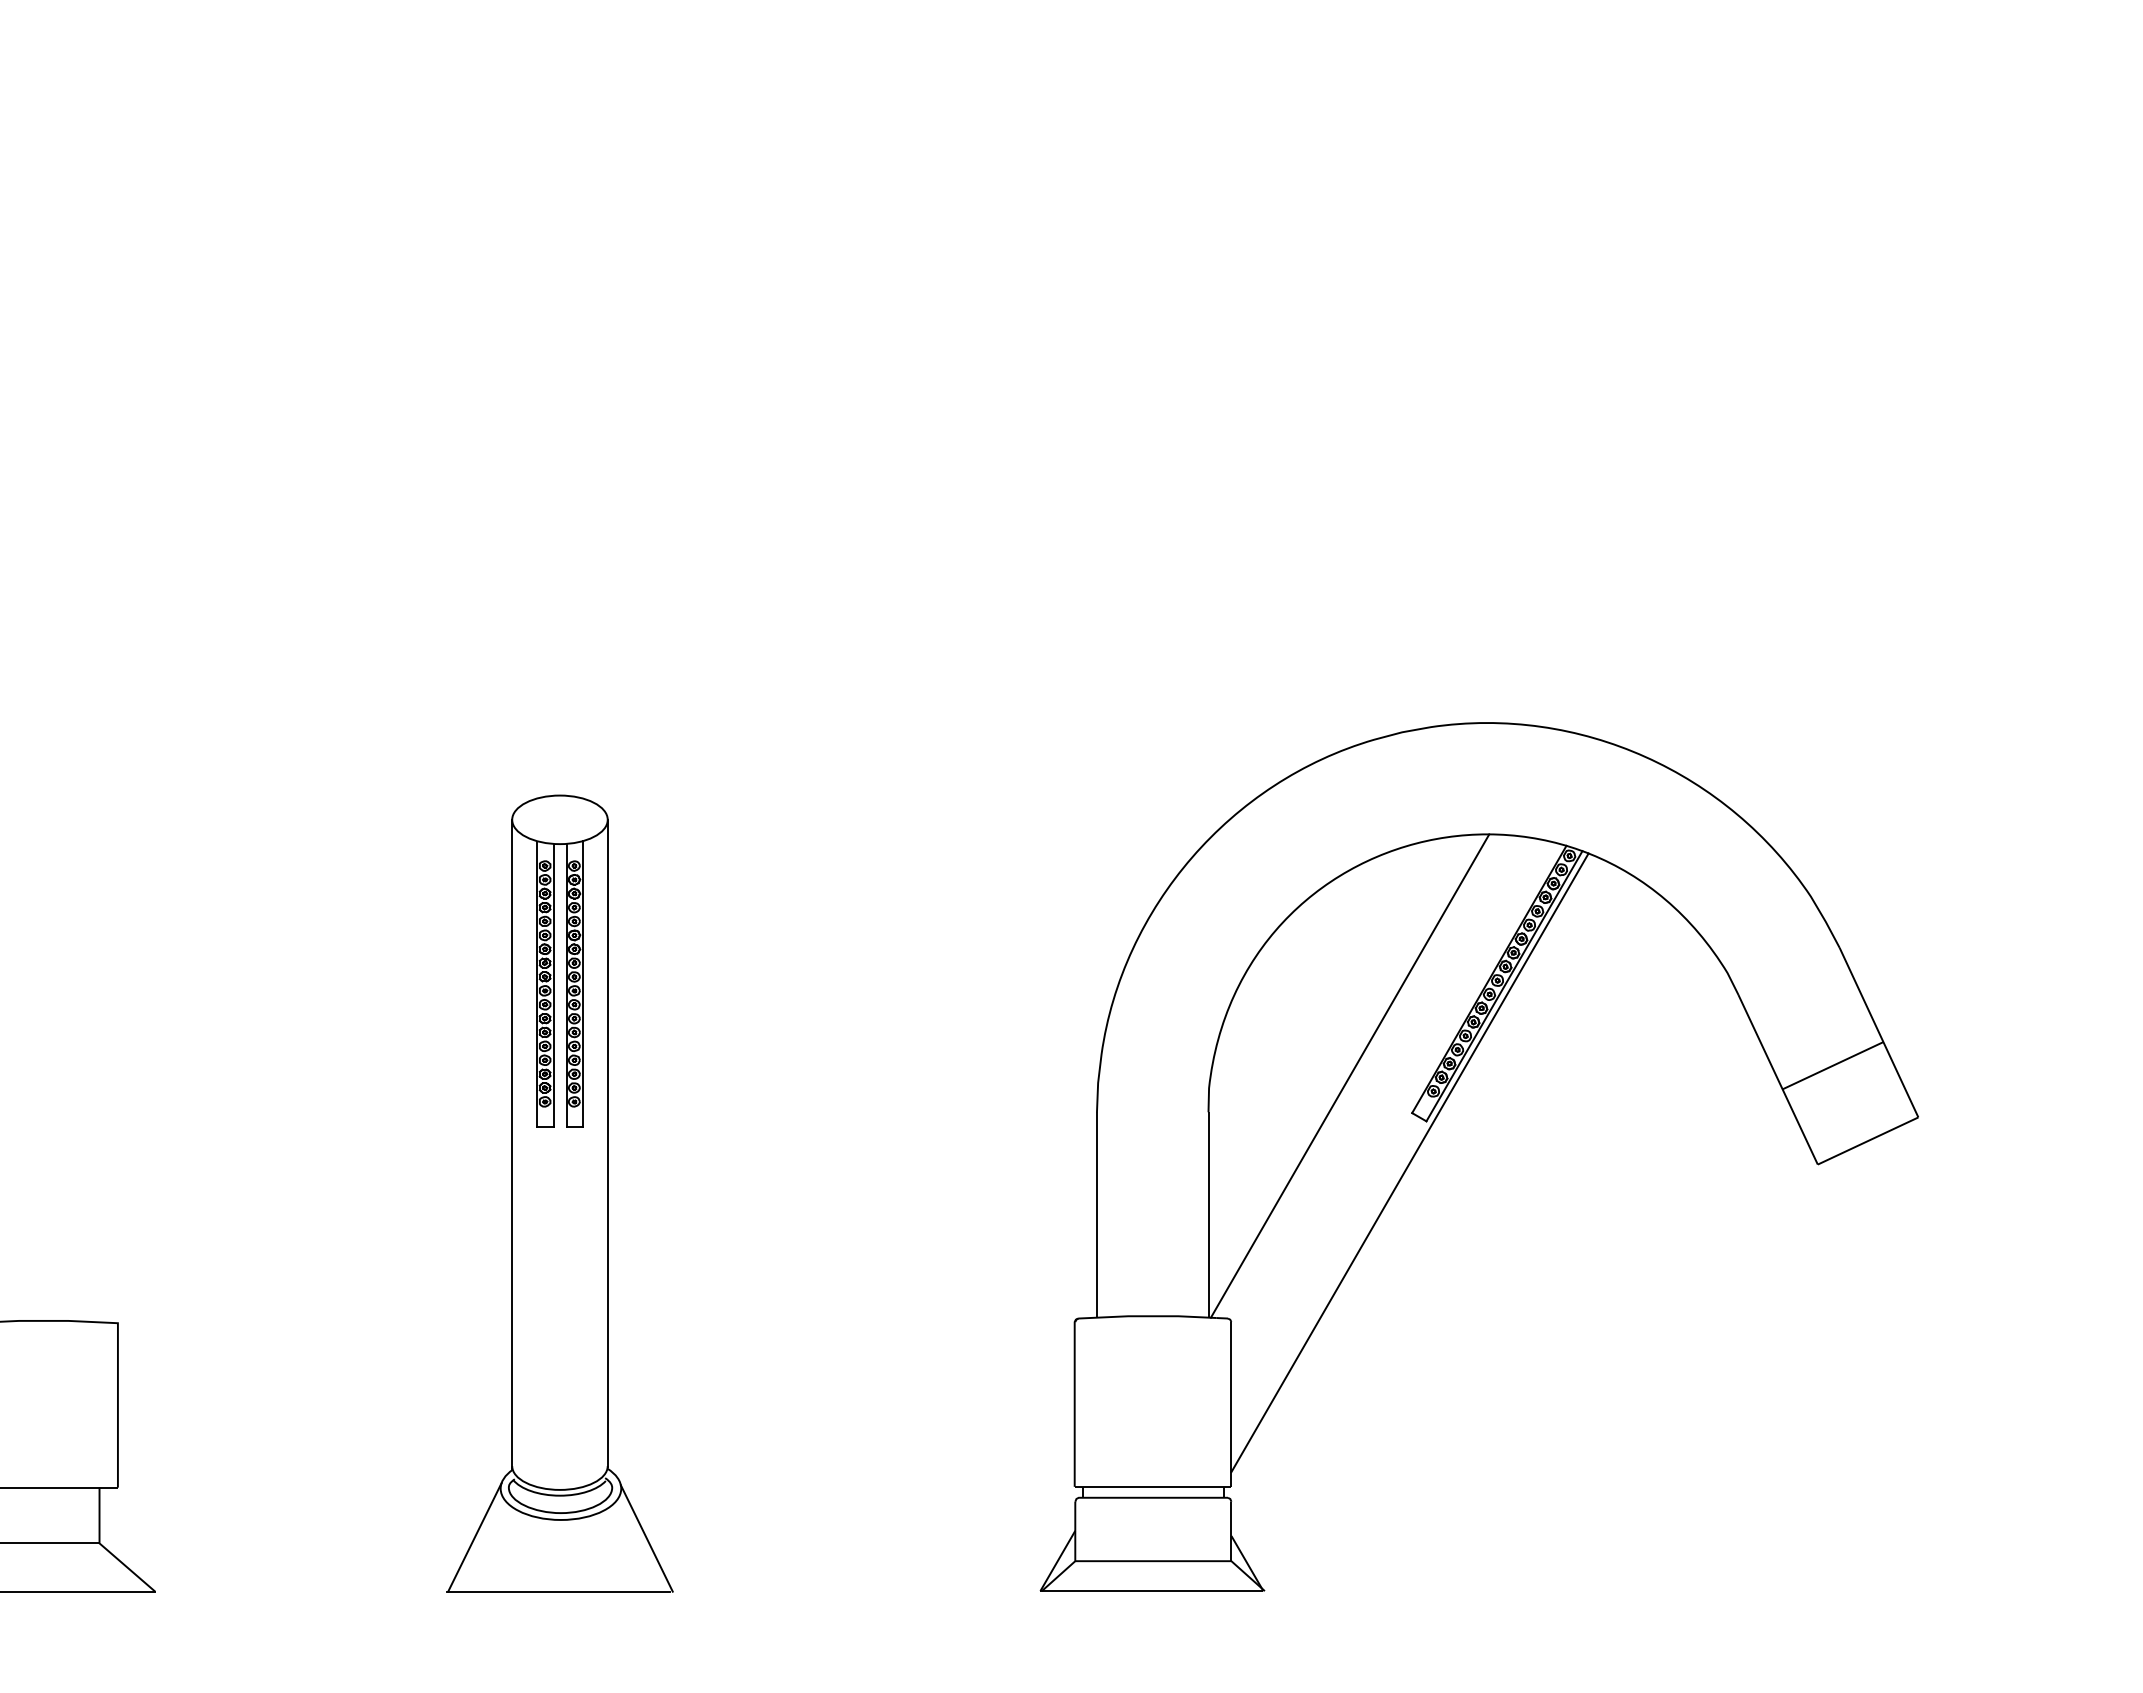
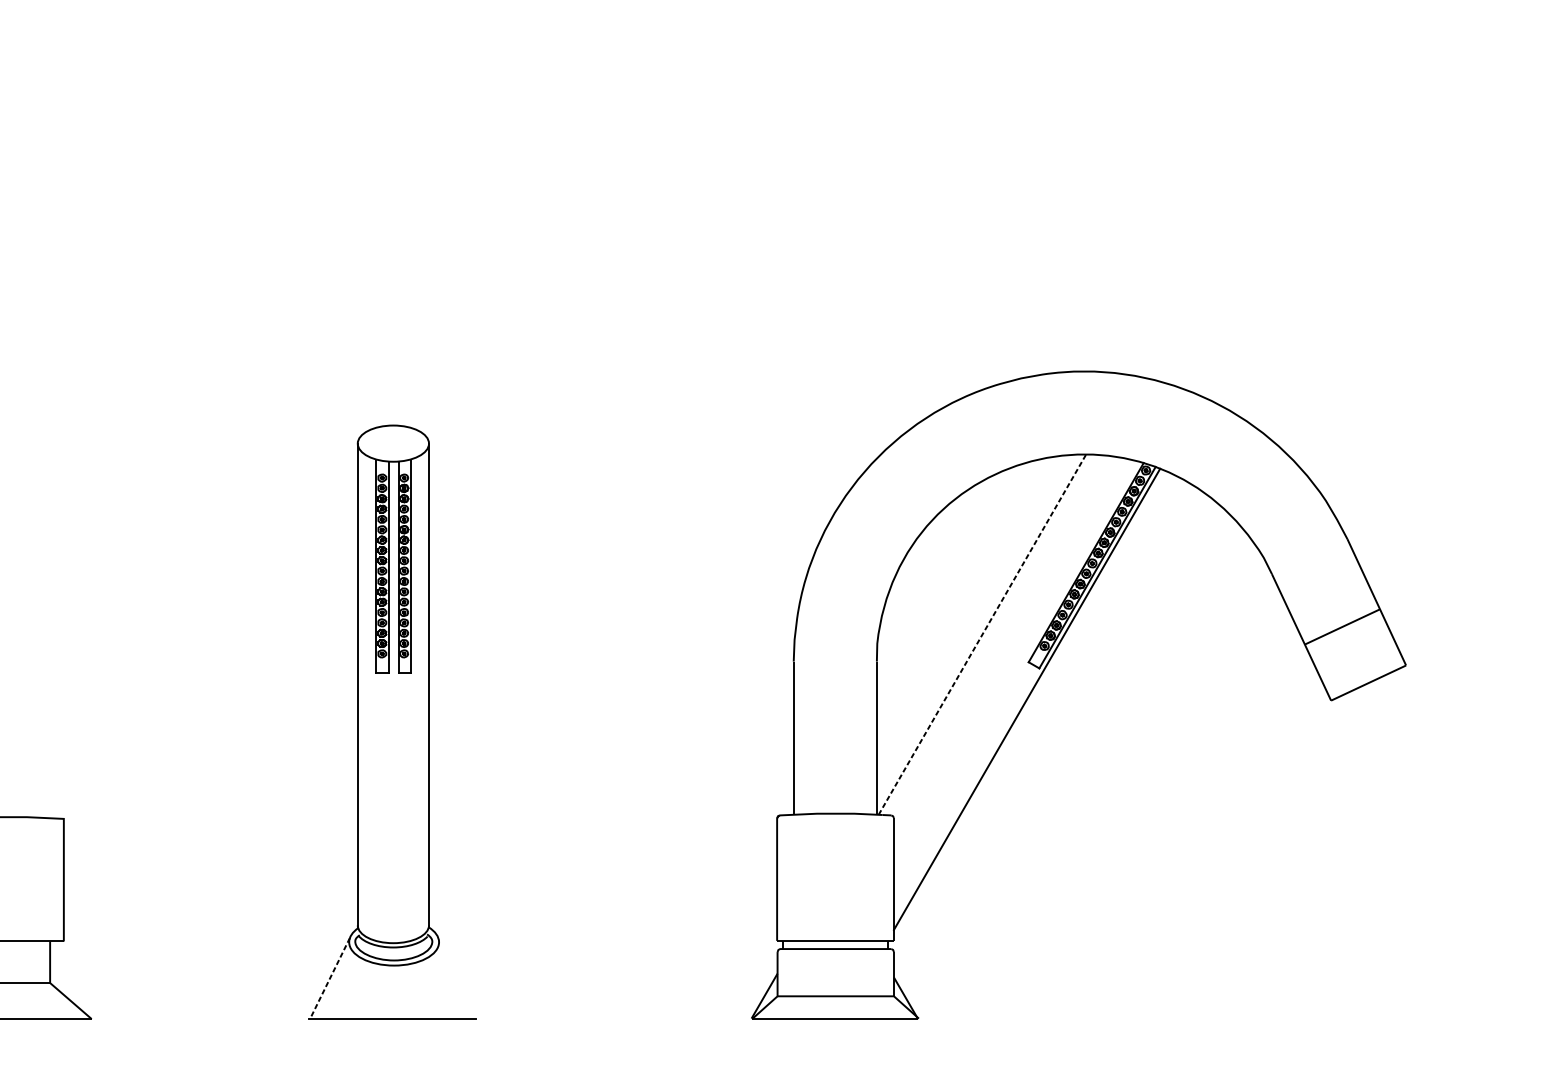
line: (1350, 1076) -> (982, 634), solid -> dashed
line: (474, 1537) -> (329, 978), solid -> dashed
line: (646, 1538) -> (457, 979), removed

